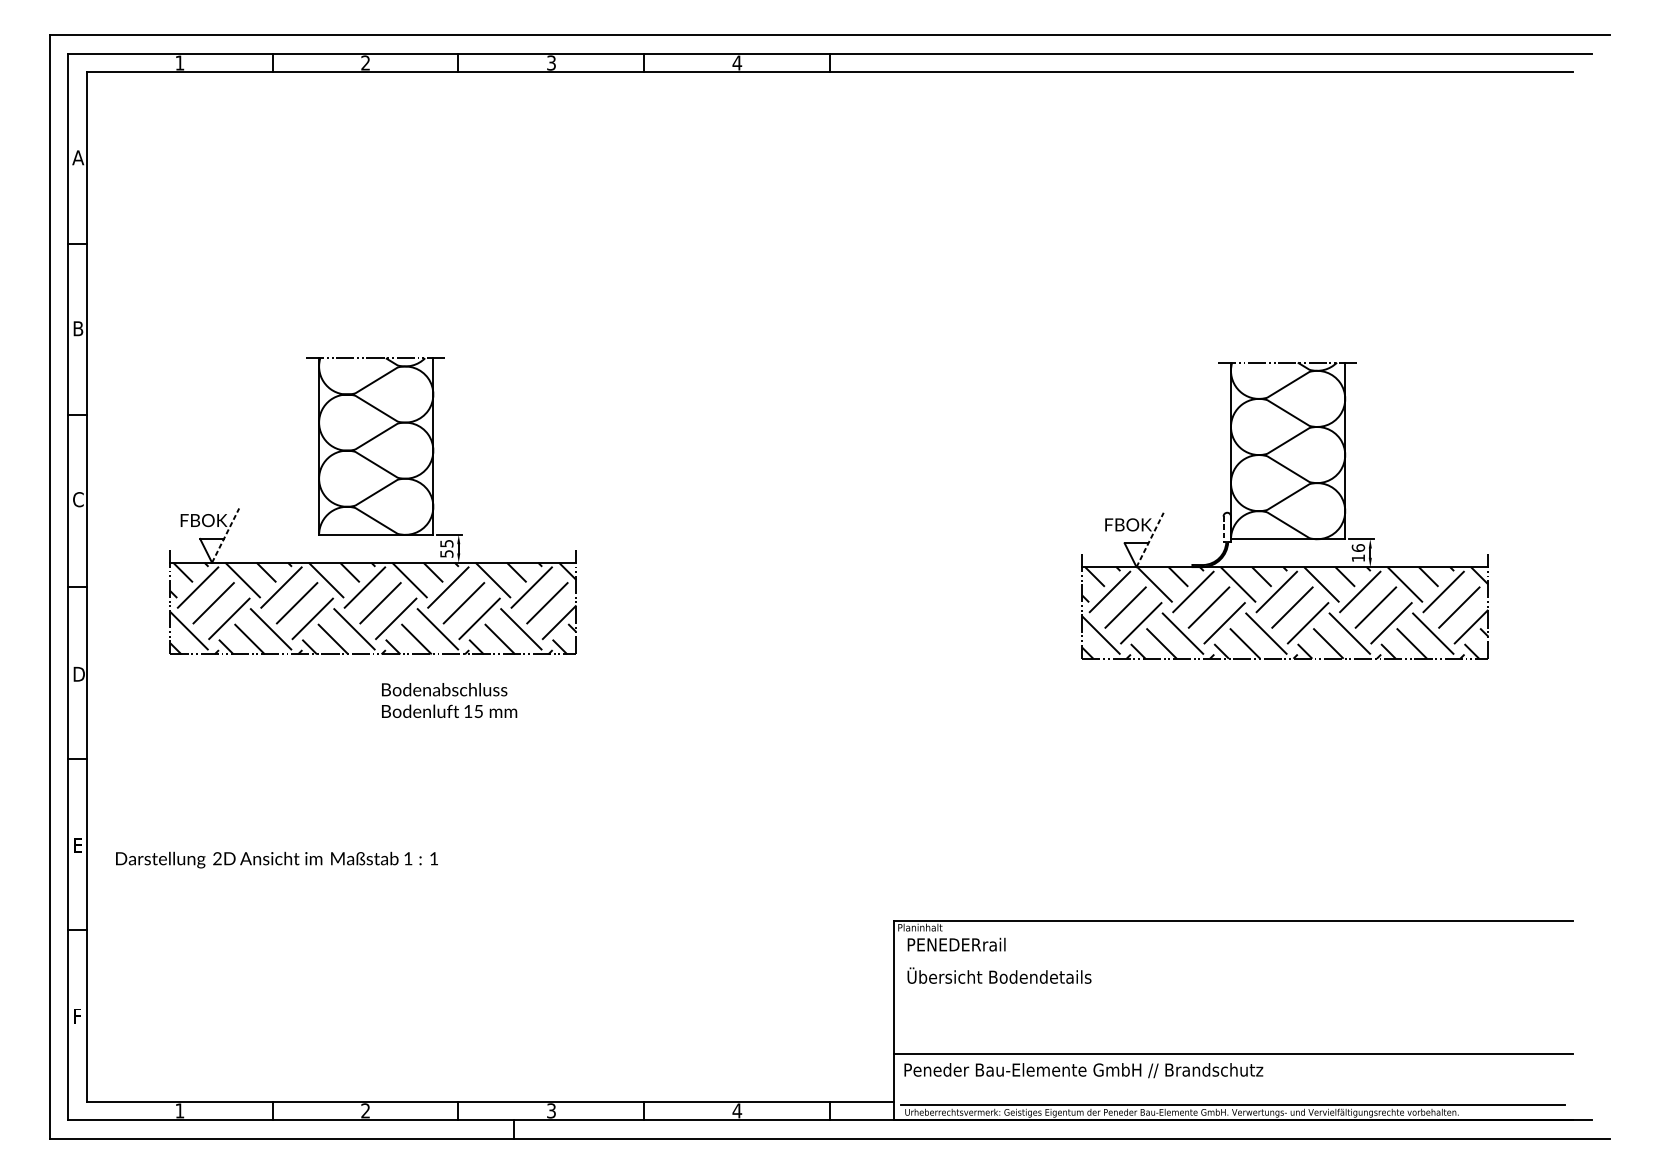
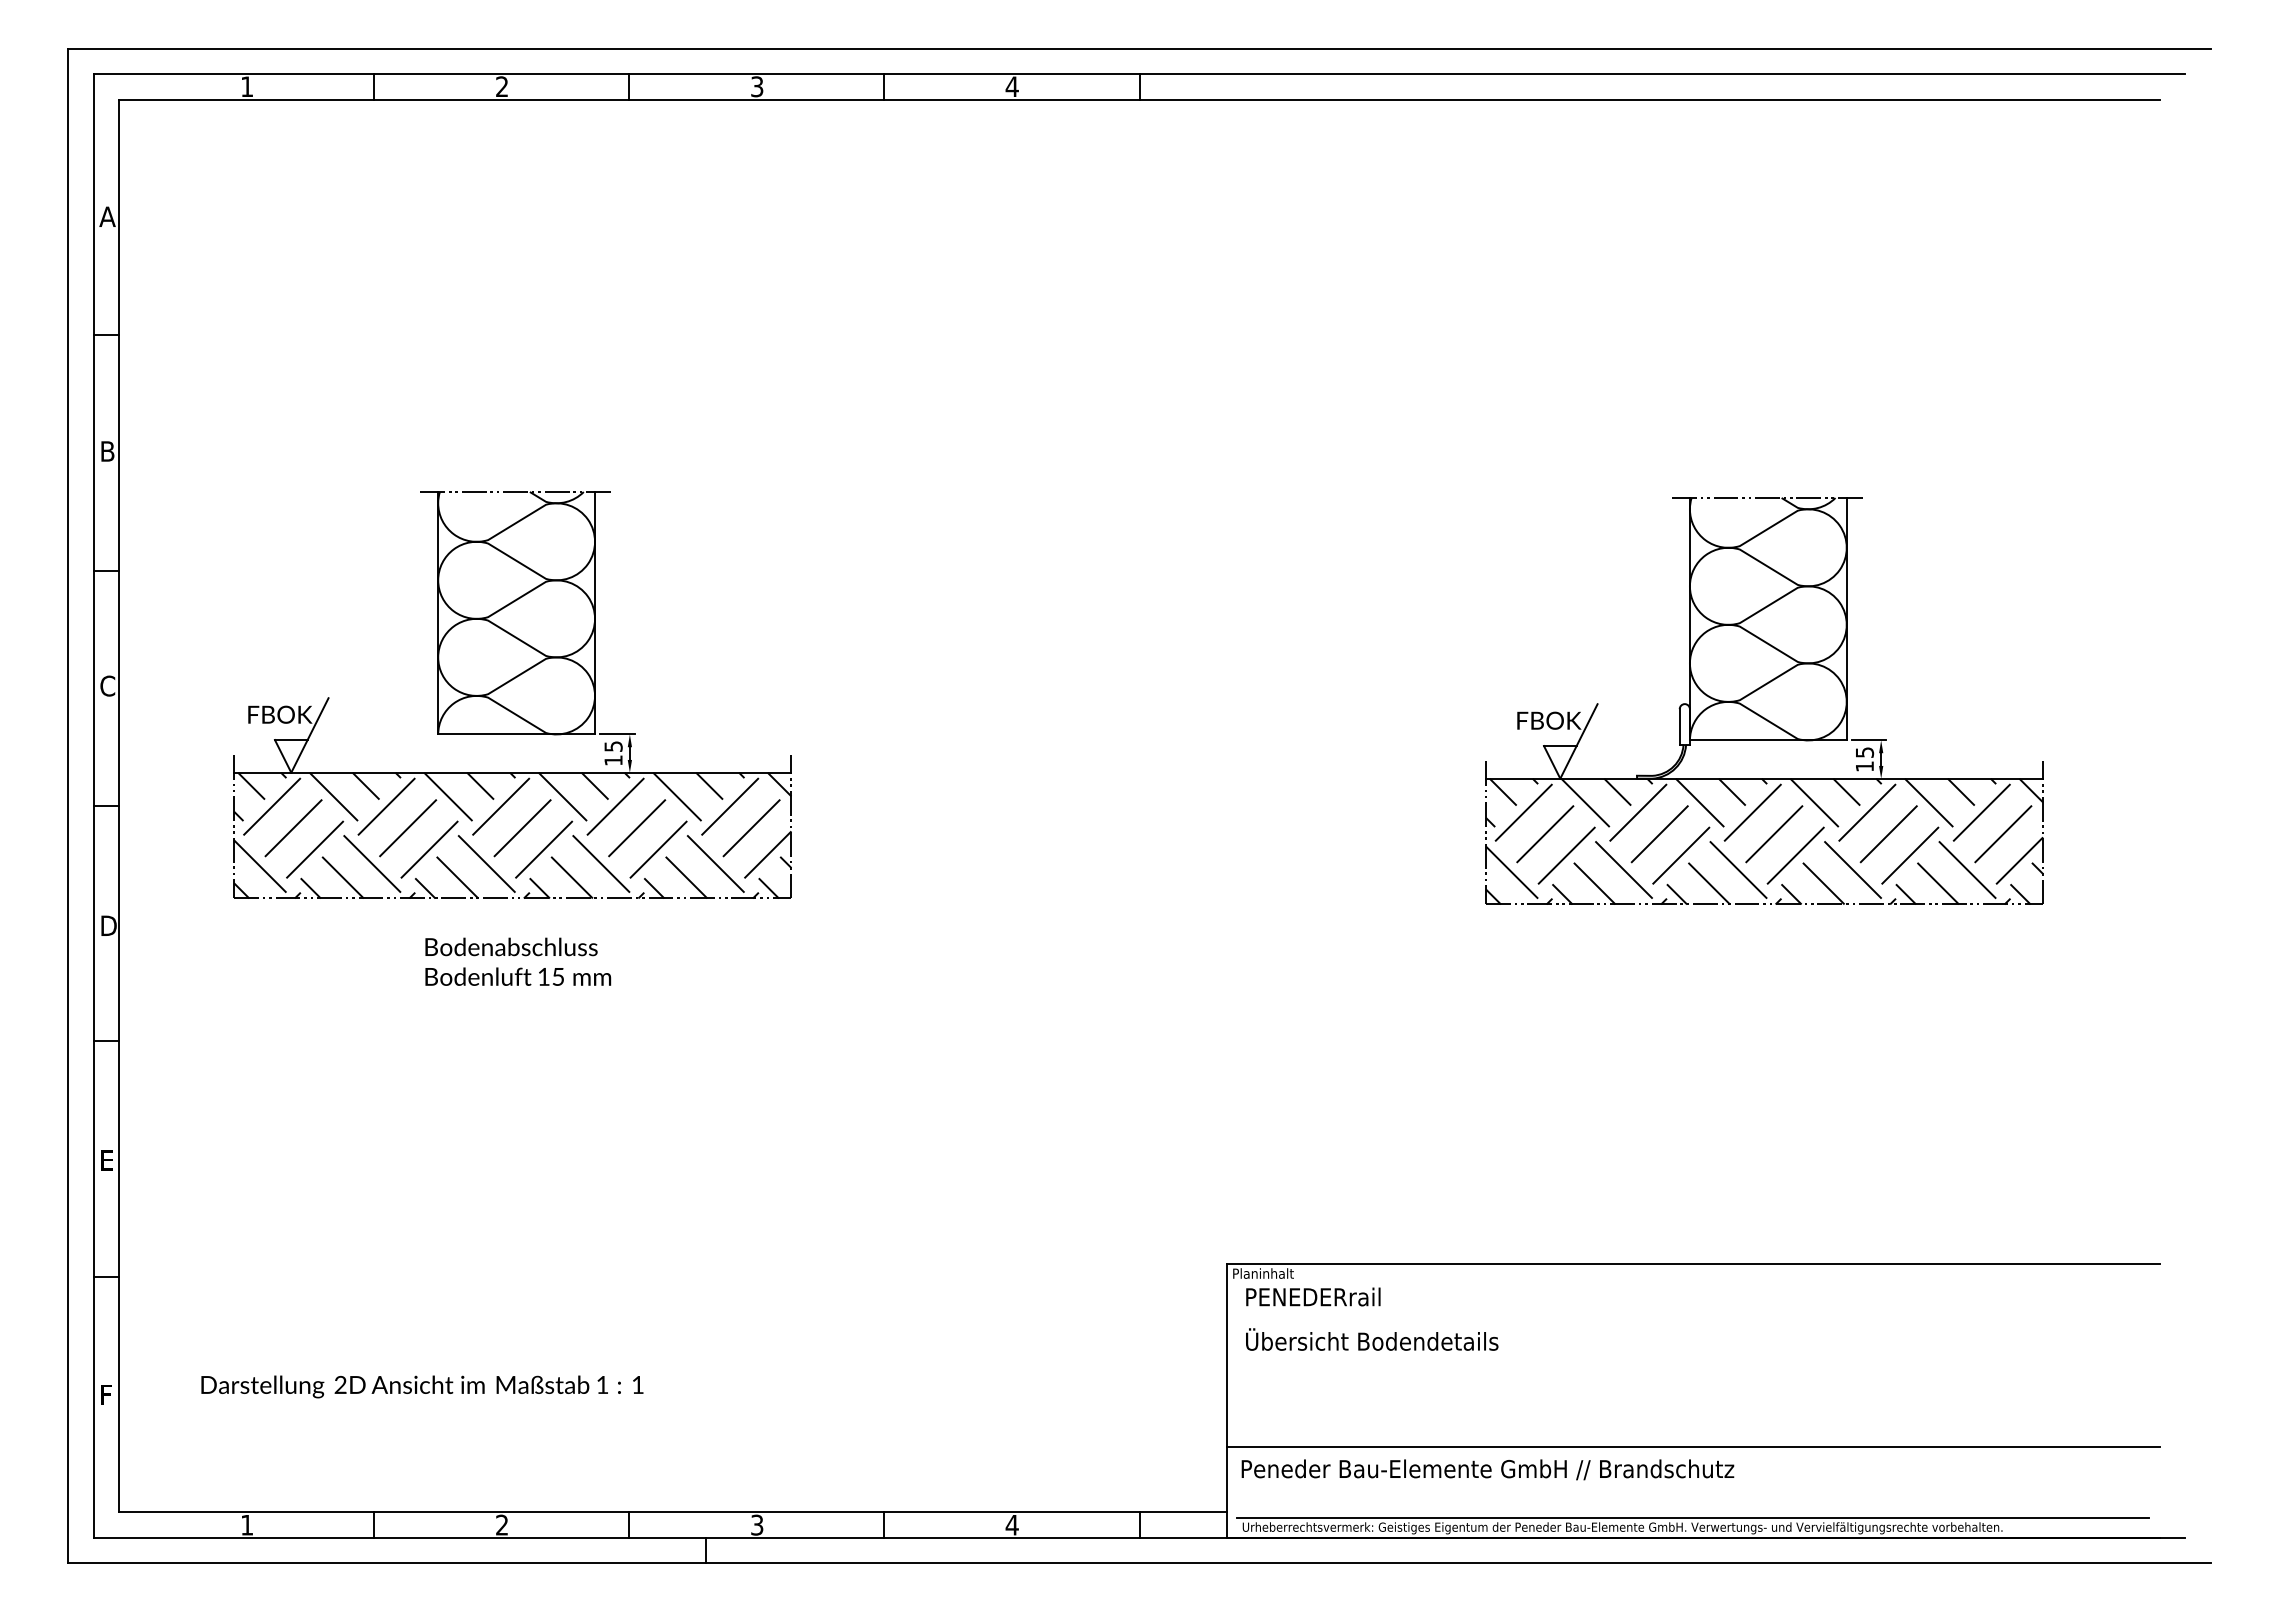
line: (1223, 529) -> (1679, 727), dashed -> solid
line: (225, 535) -> (309, 735), dashed -> solid
line: (1149, 540) -> (1578, 741), dashed -> solid
text: (1358, 548) -> (1864, 752), 16 -> 15
text: (446, 553) -> (613, 760), 55 -> 15
text: (449, 700) -> (518, 961), moved
text: (277, 859) -> (422, 1386), moved

